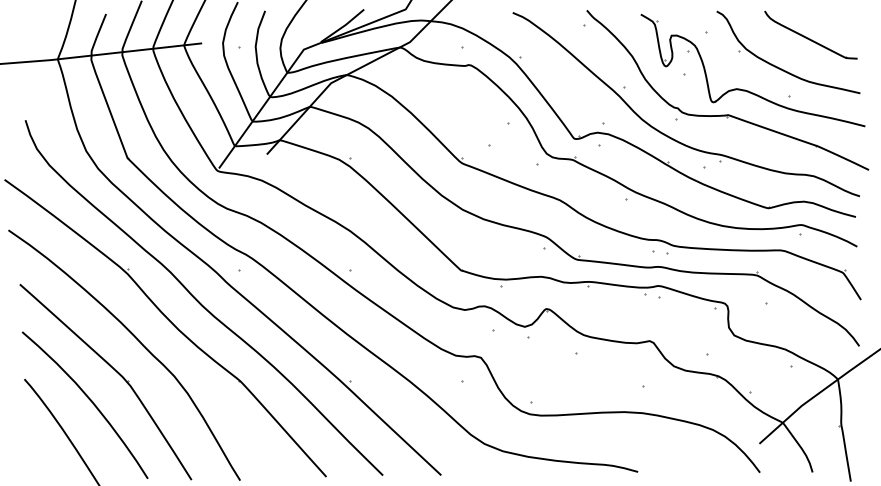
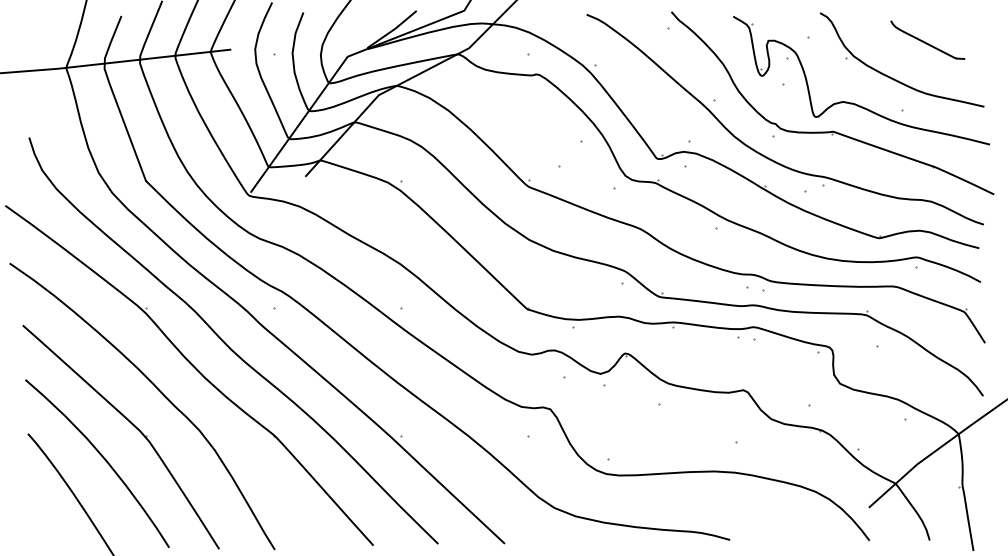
part: (810, 34) -> (927, 39), size x0.7

